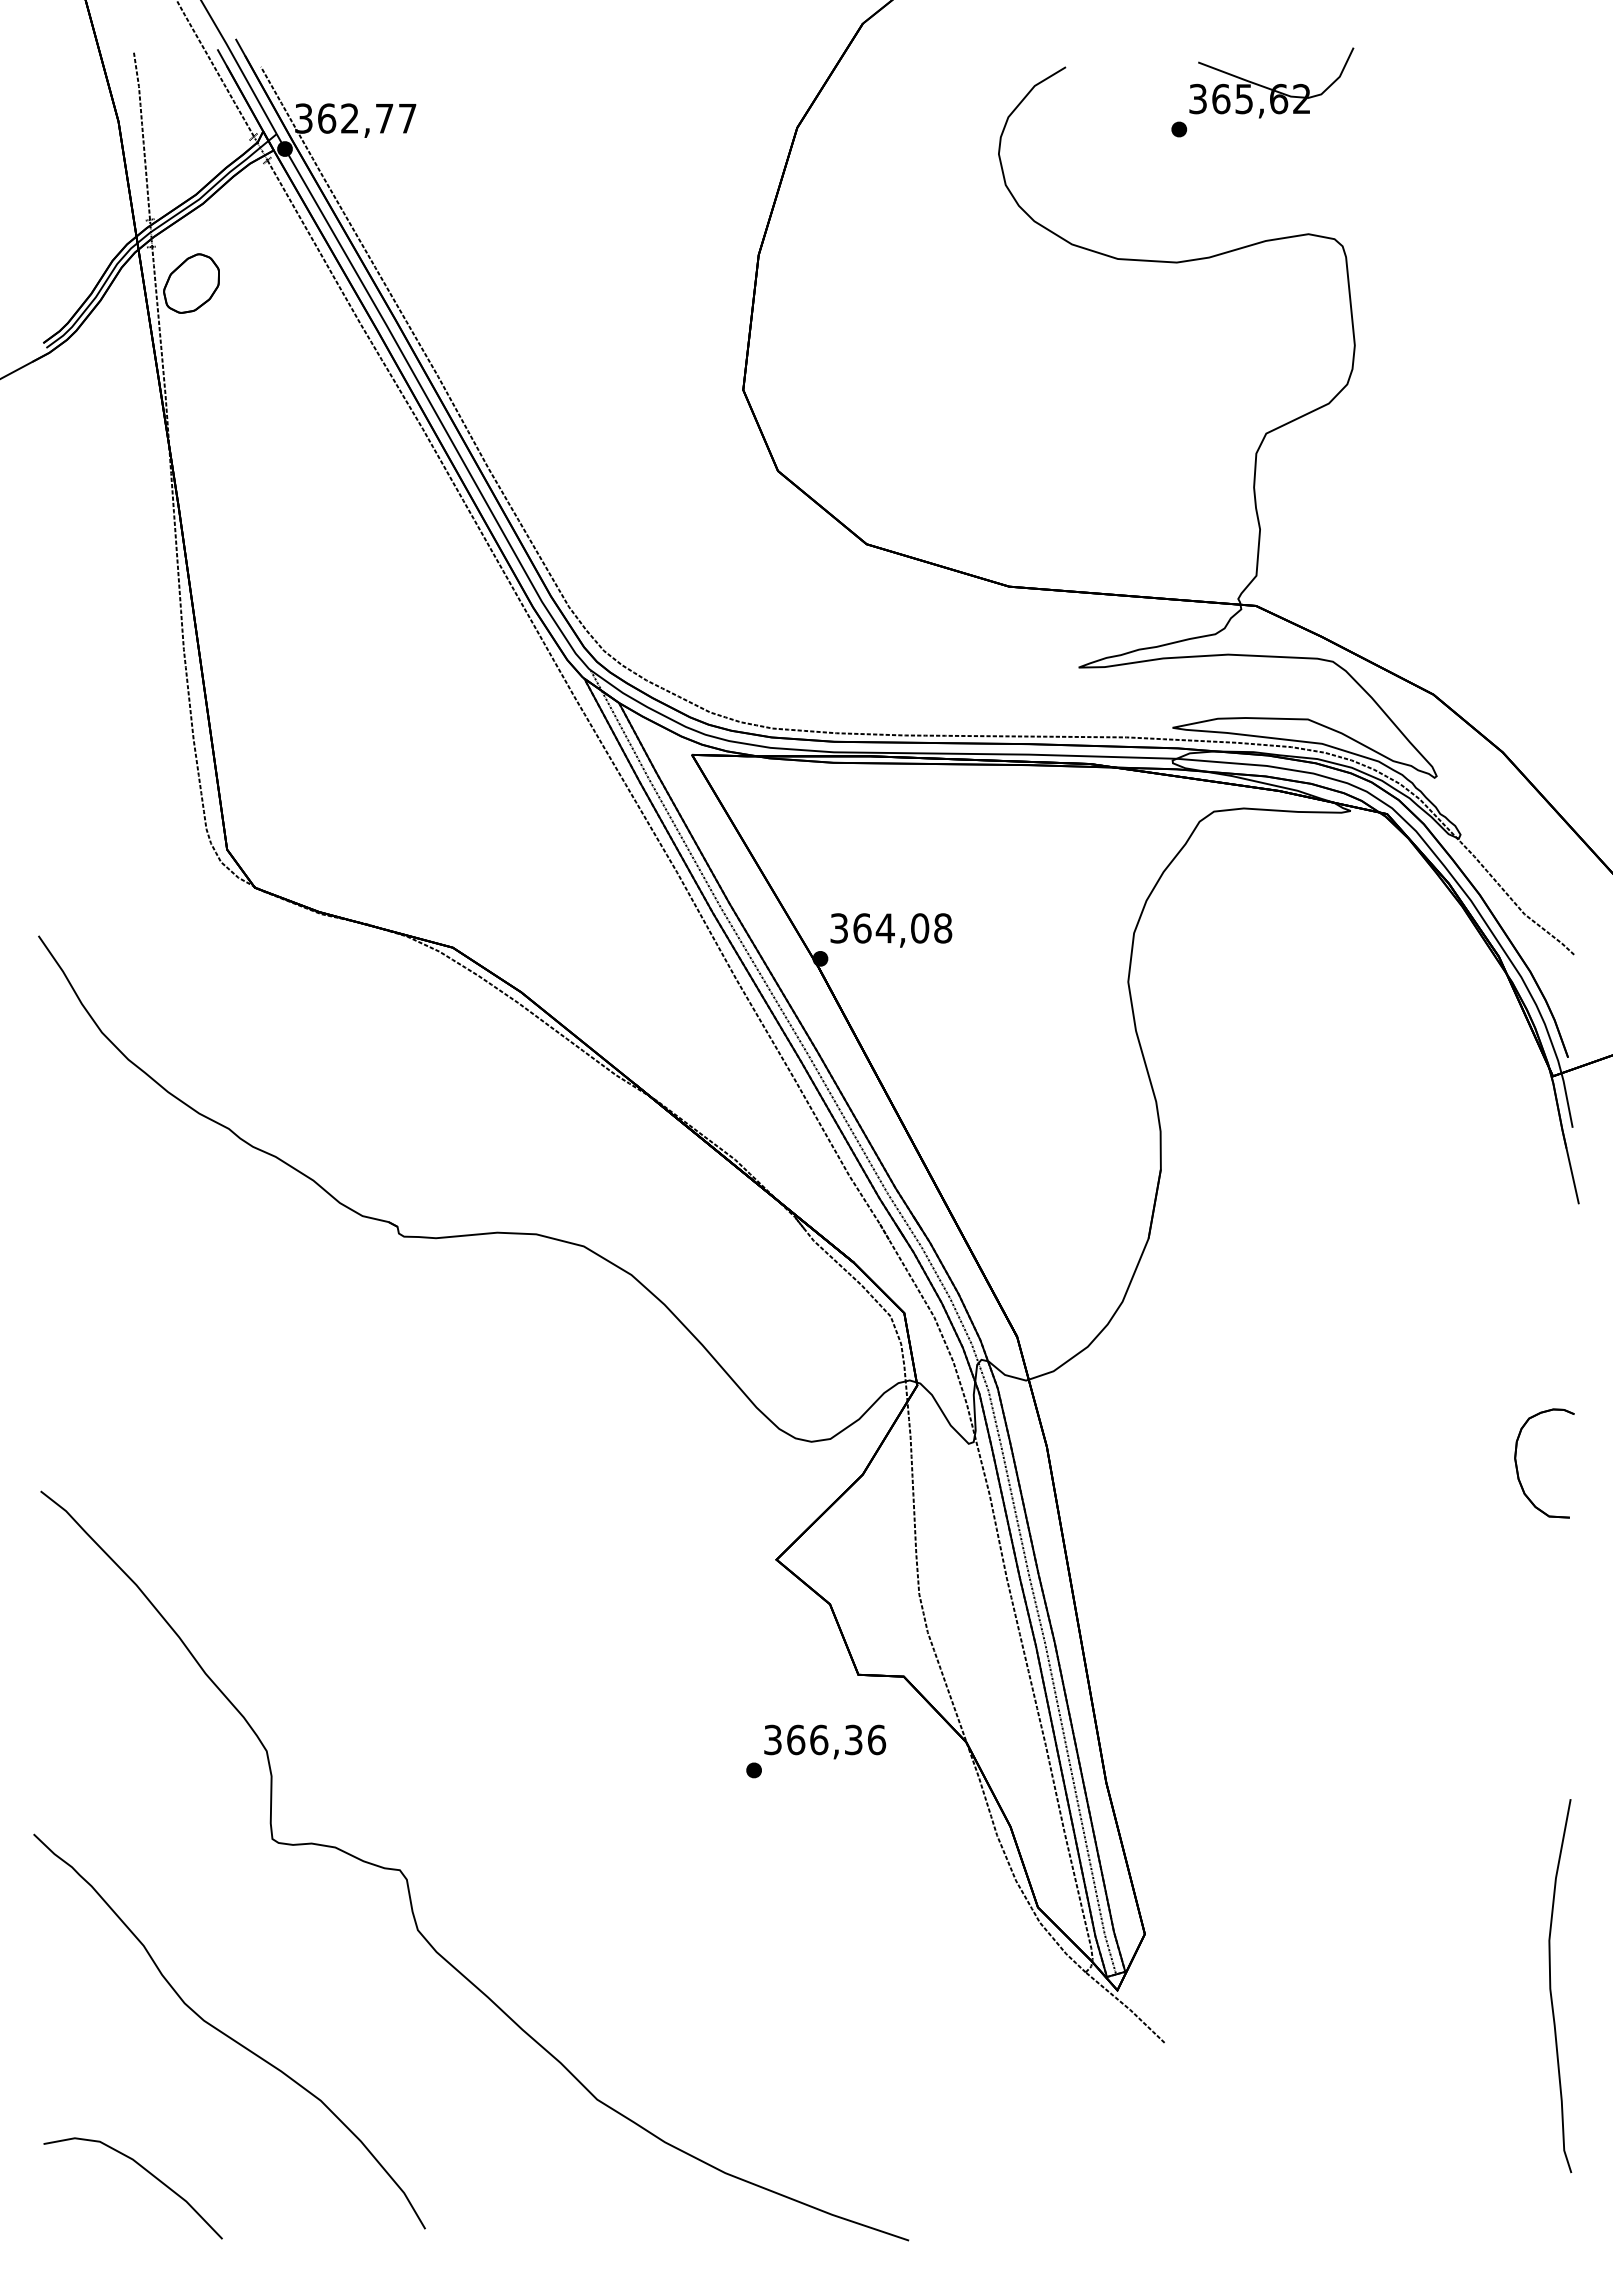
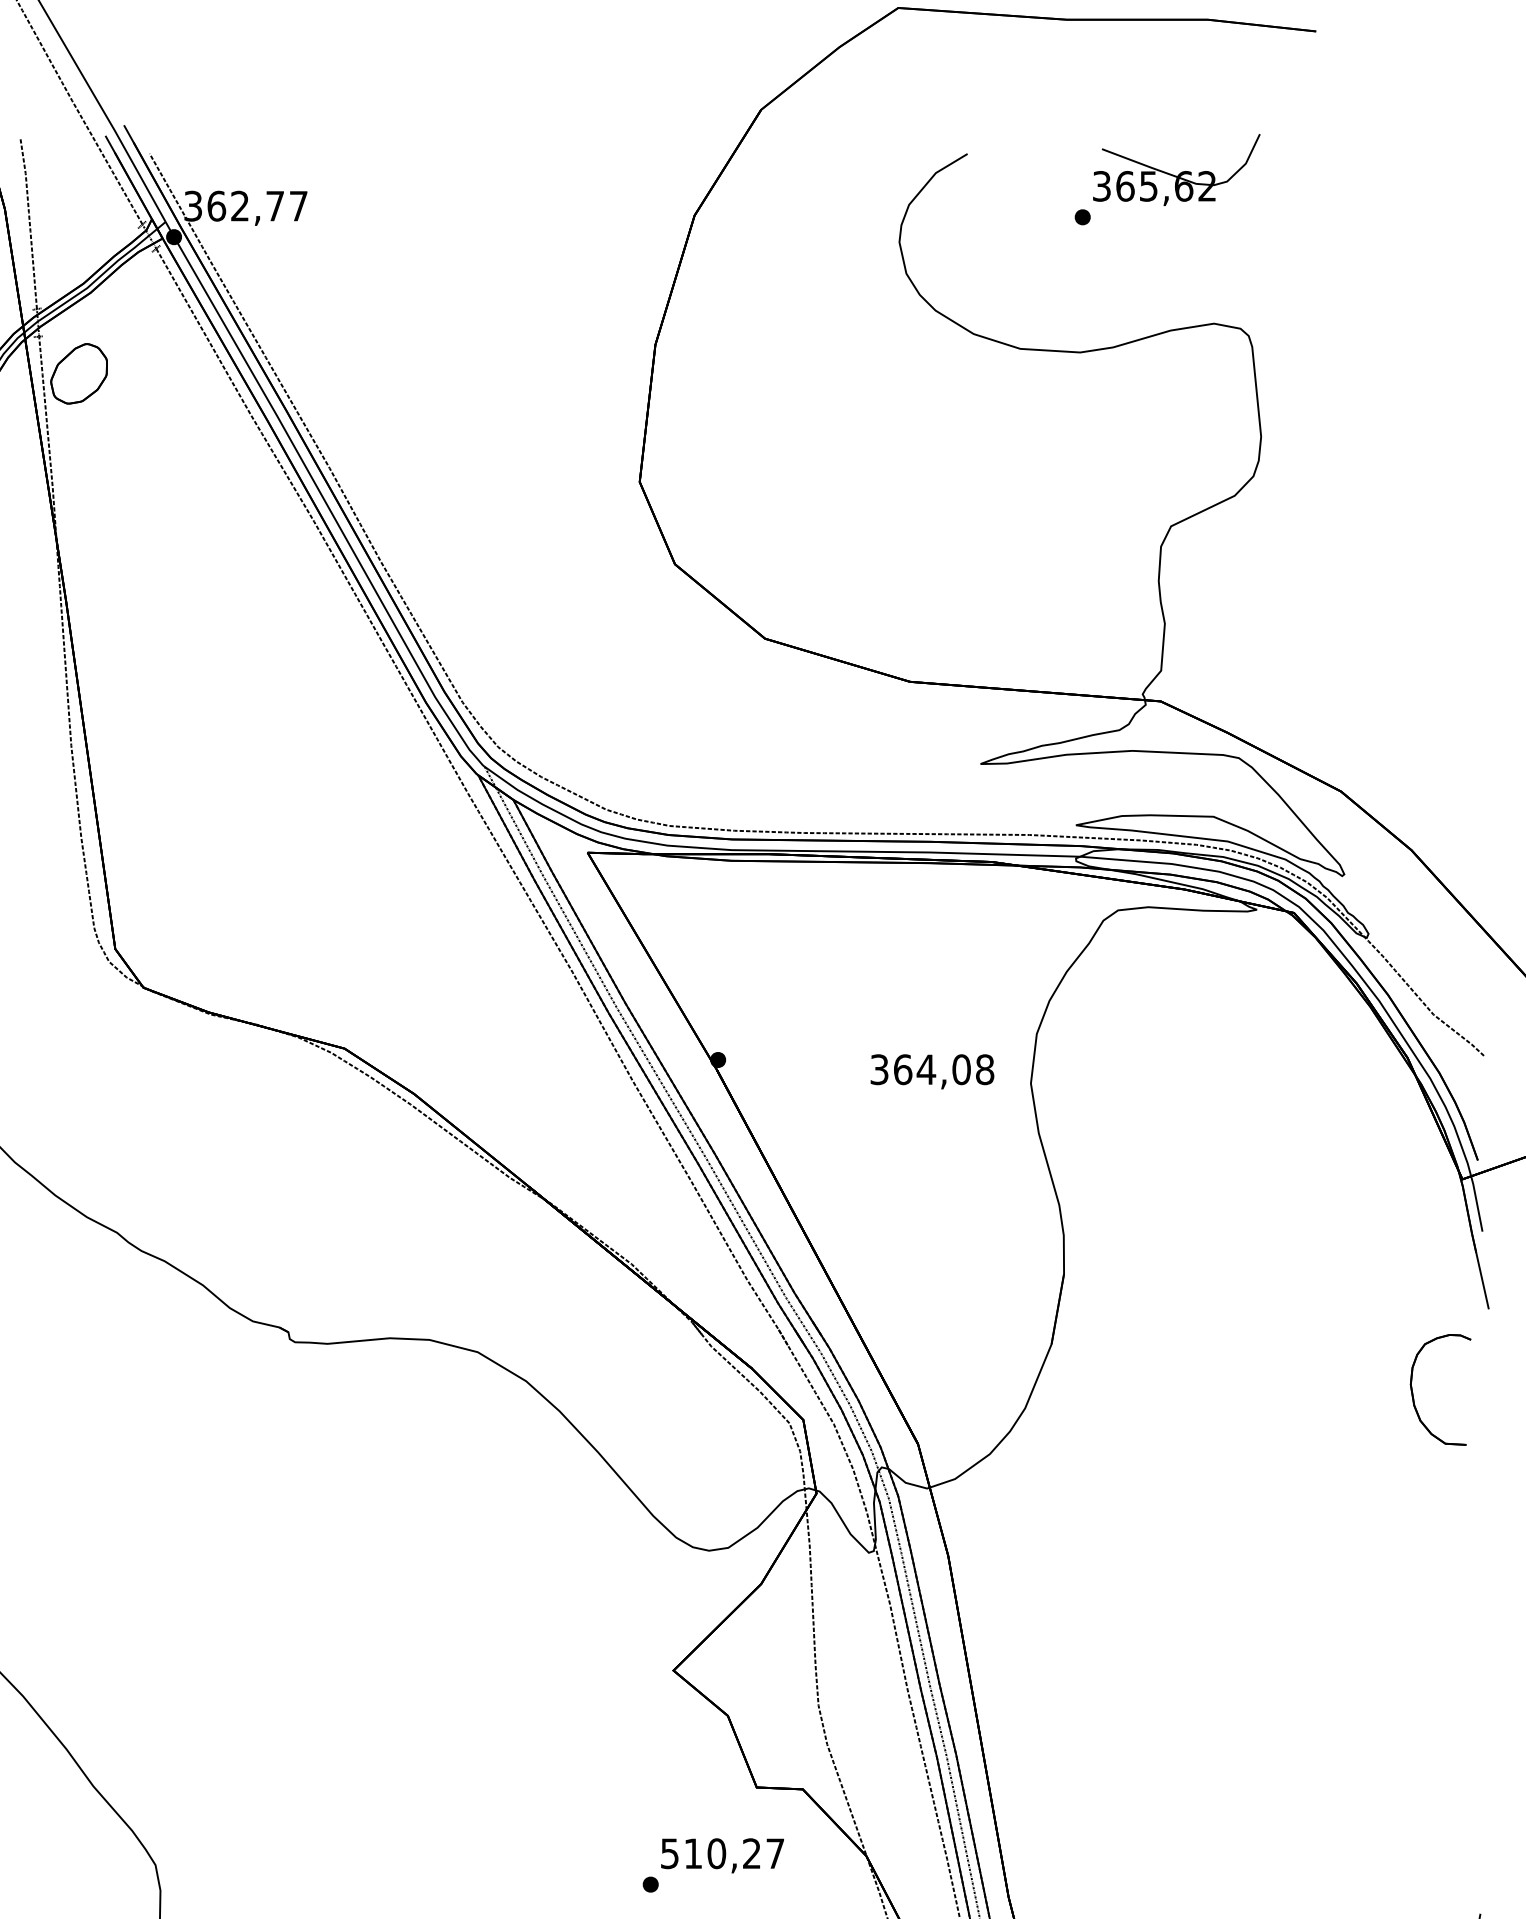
text: (891, 930) -> (932, 1071), moved
part: (1518, 1470) -> (1414, 1396), moved
text: (825, 1739) -> (723, 1853), 366,36 -> 510,27

